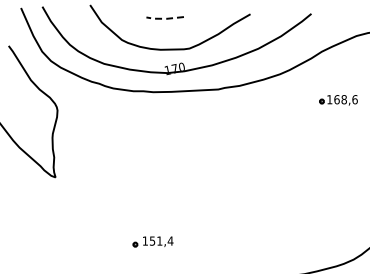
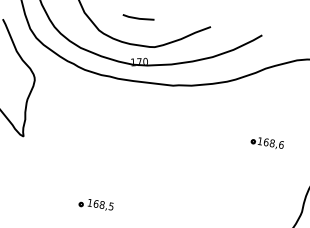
line: (164, 18) -> (137, 18), dashed -> solid
part: (338, 100) -> (267, 143), moved
text: (161, 240) -> (103, 204), 151,4 -> 168,5

